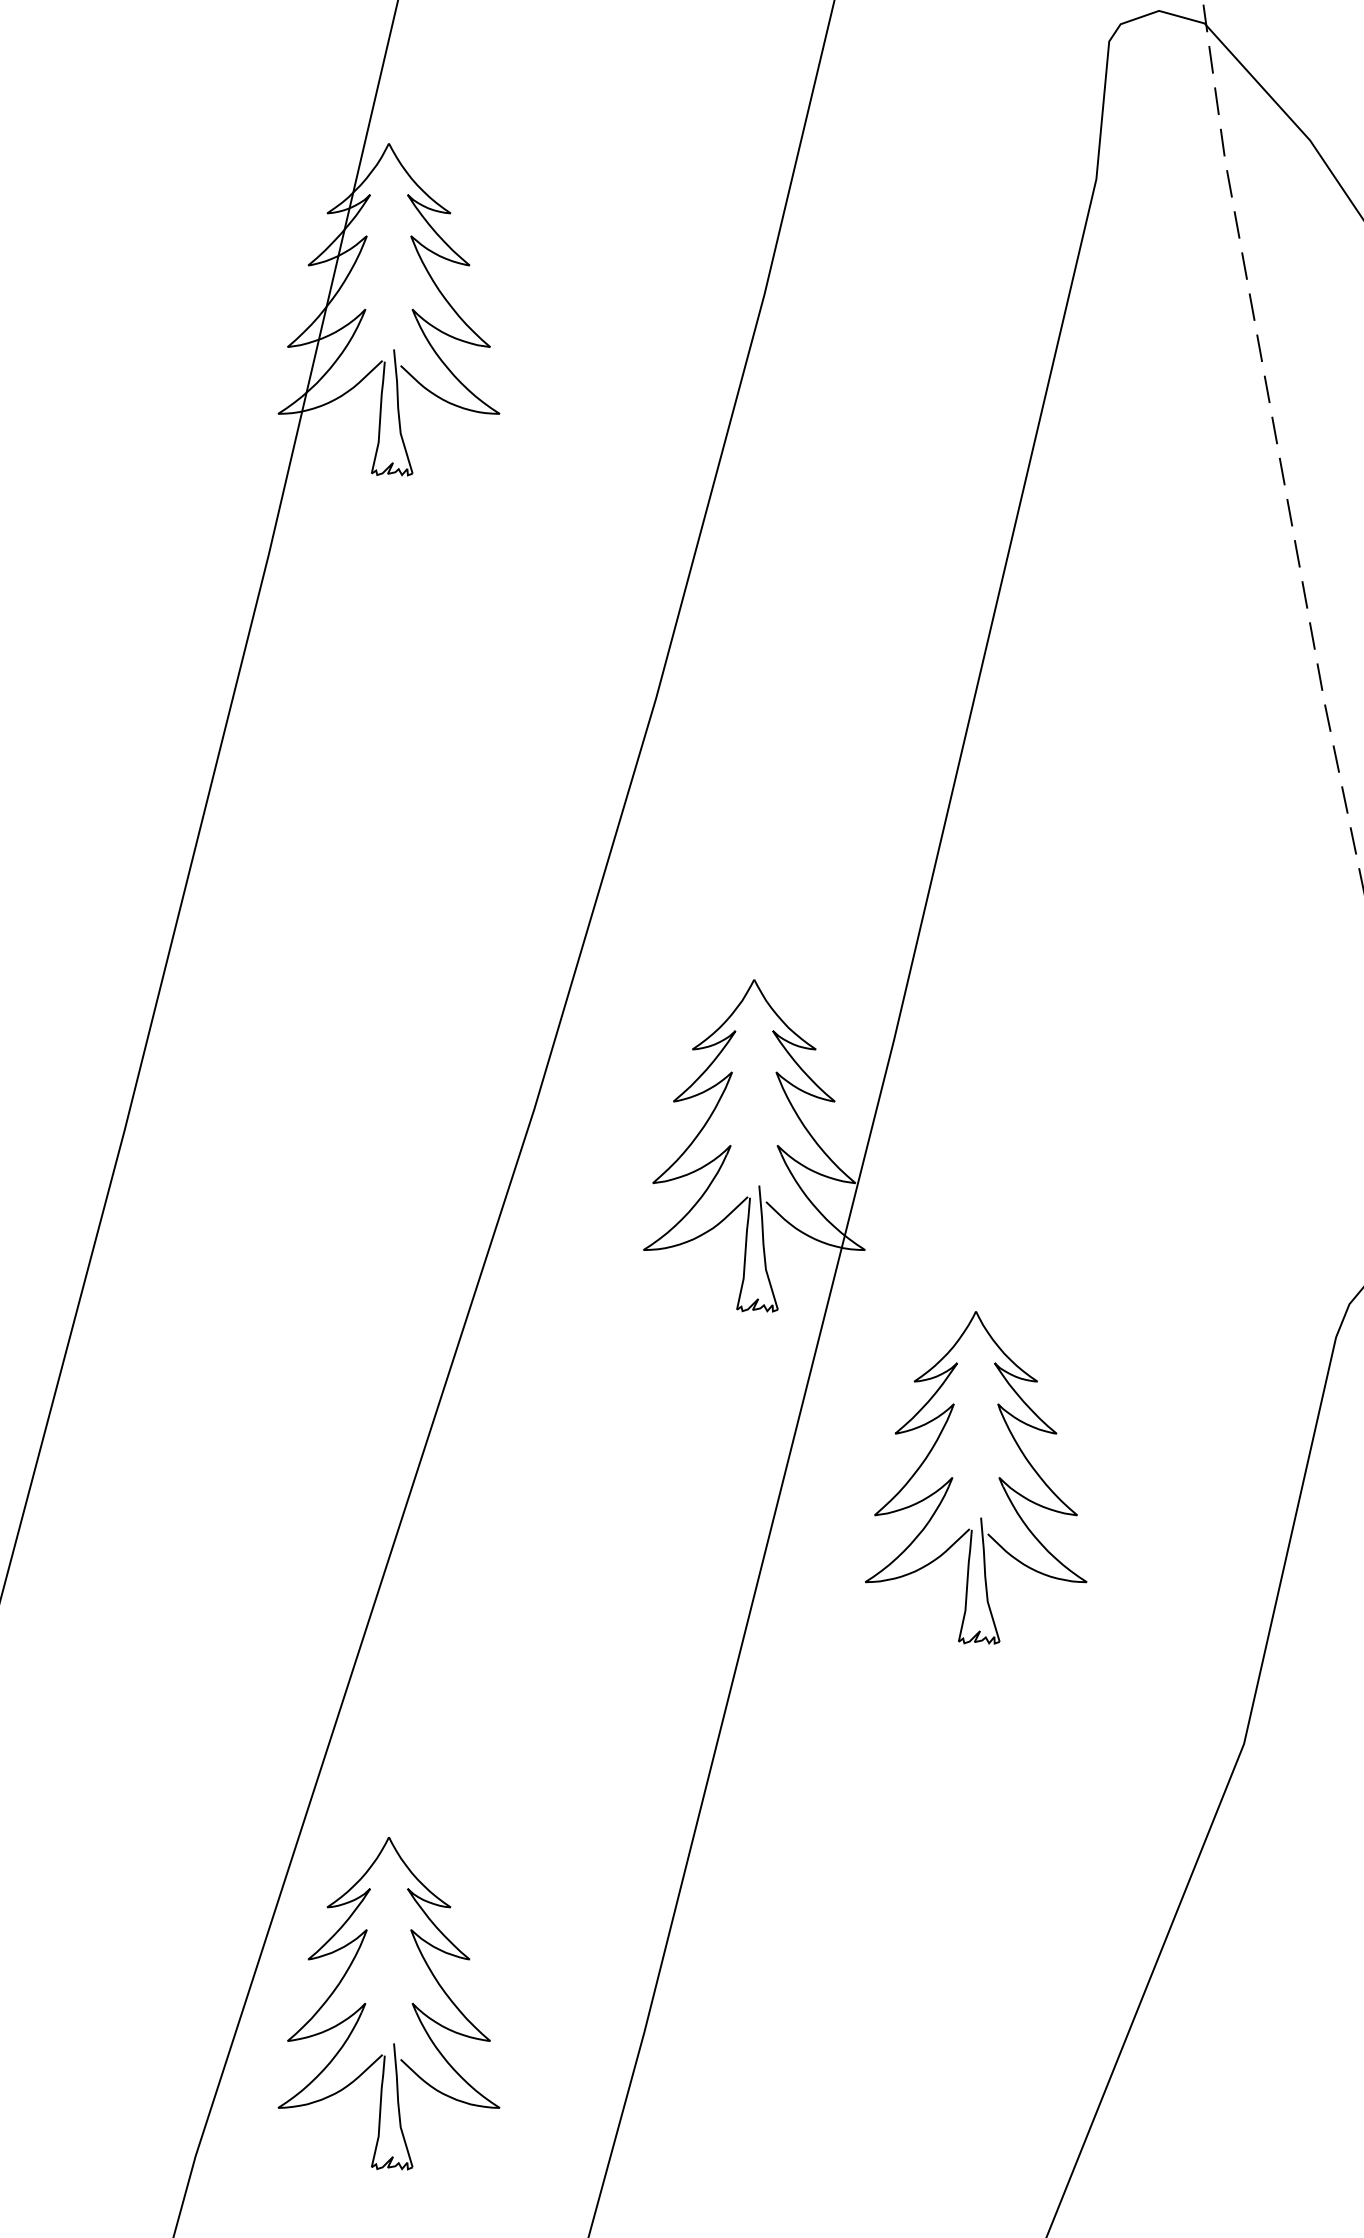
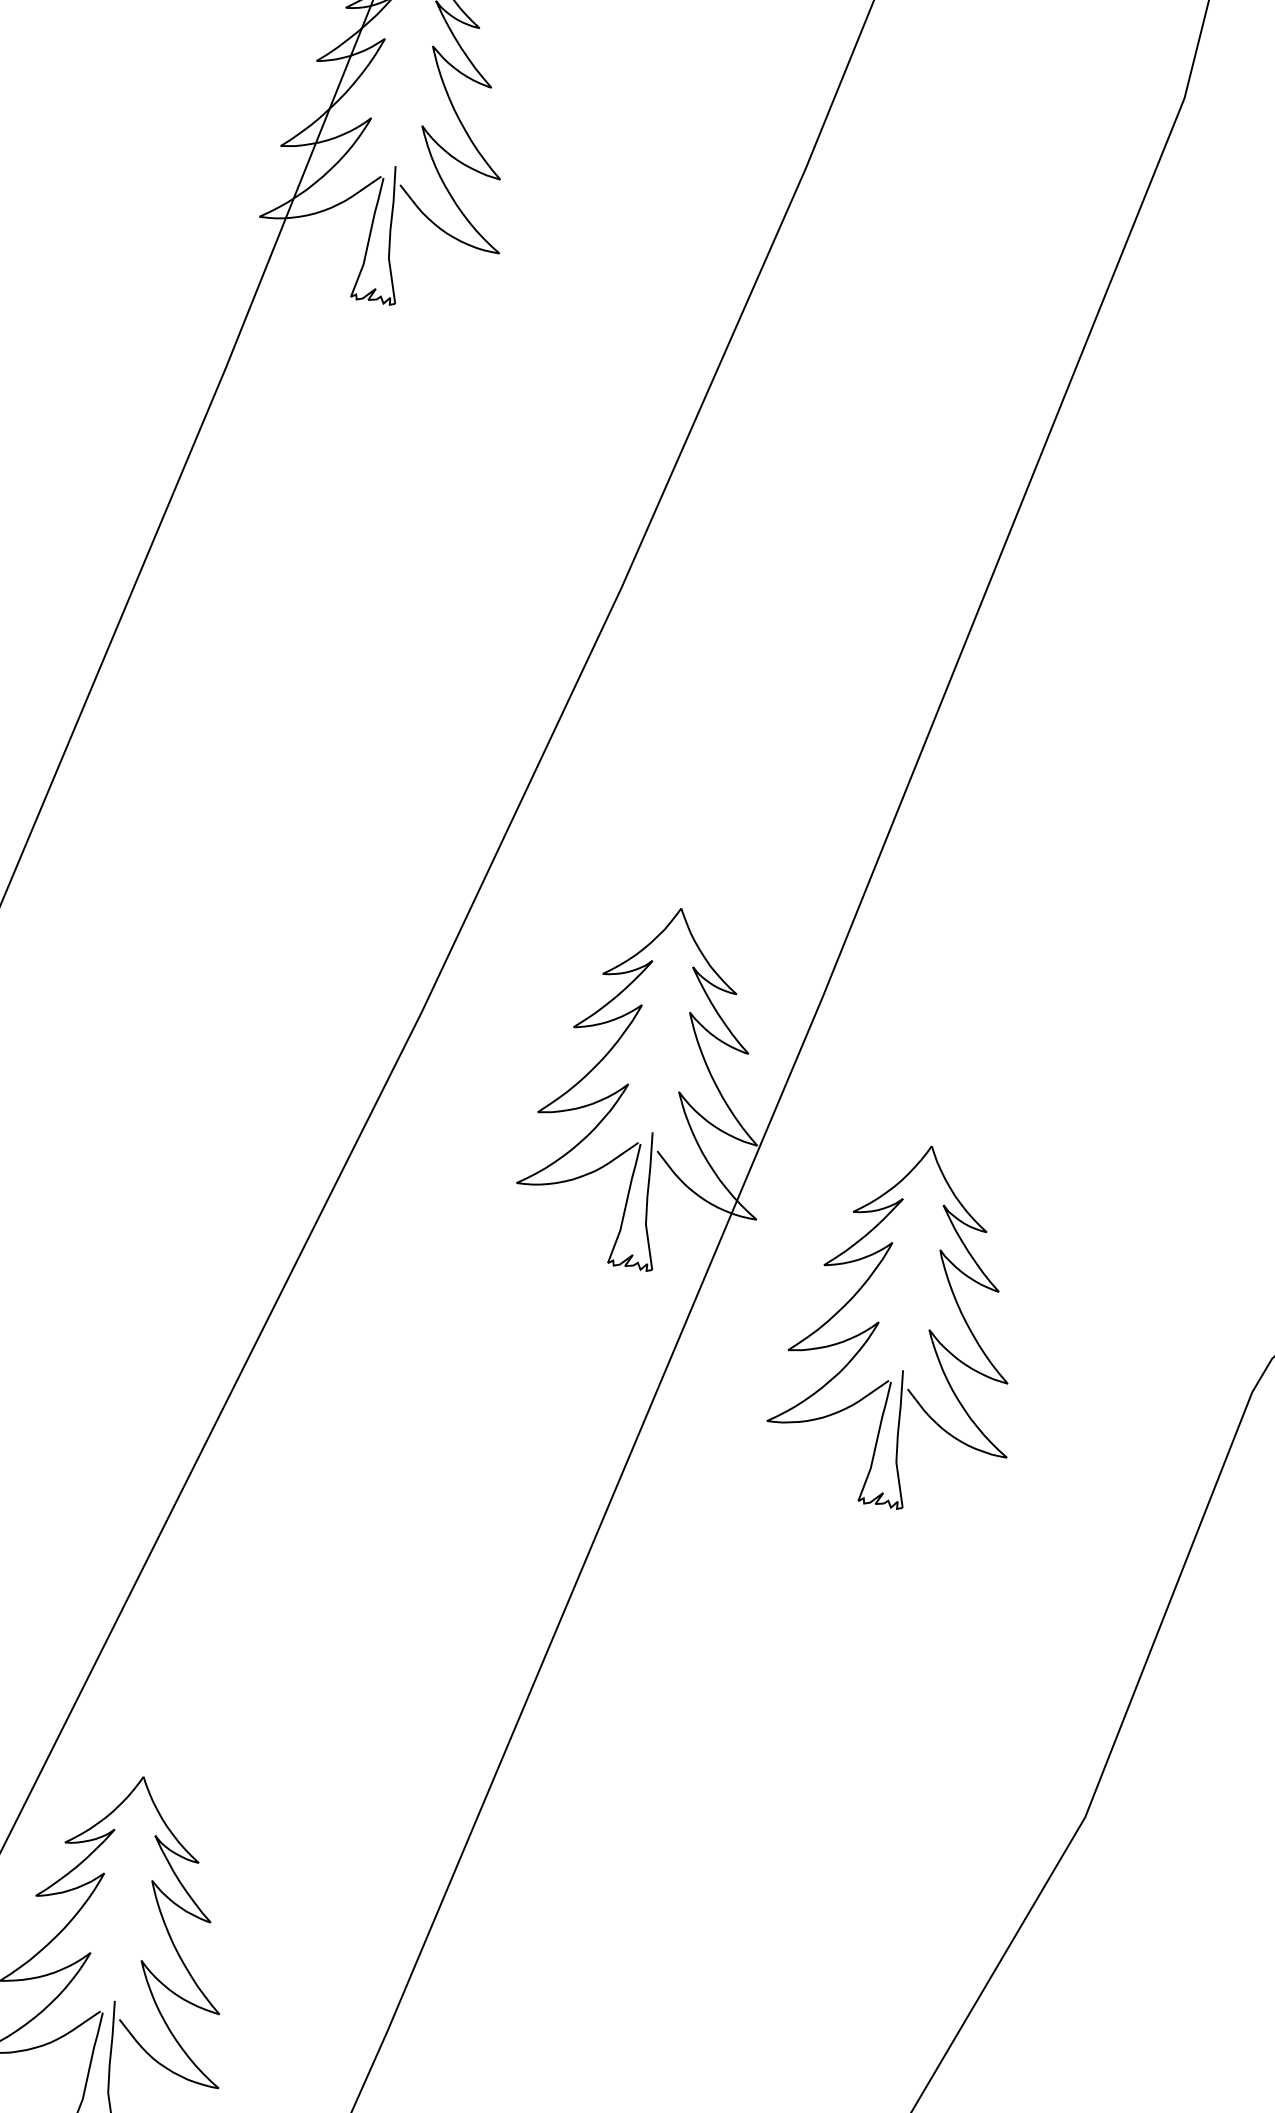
part: (953, 1477) -> (879, 1322), moved

